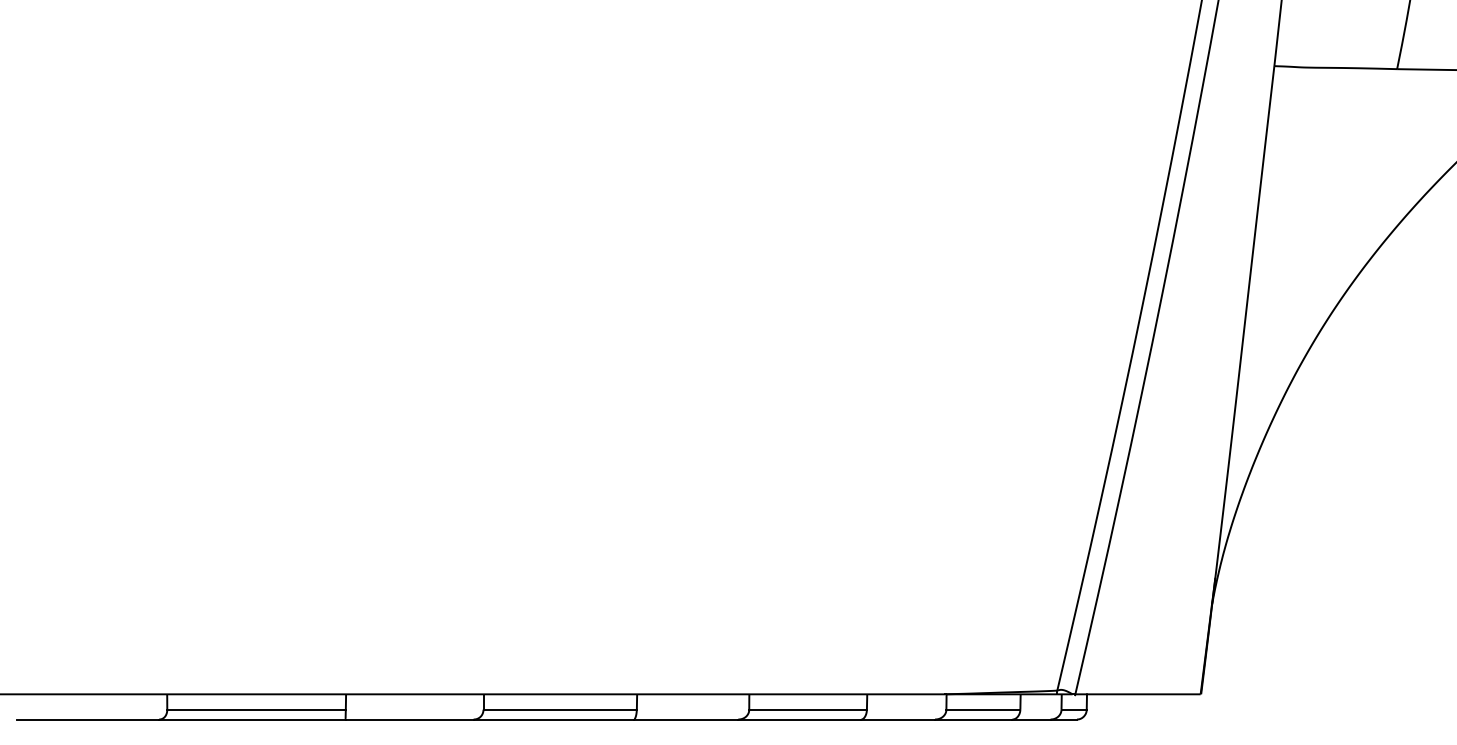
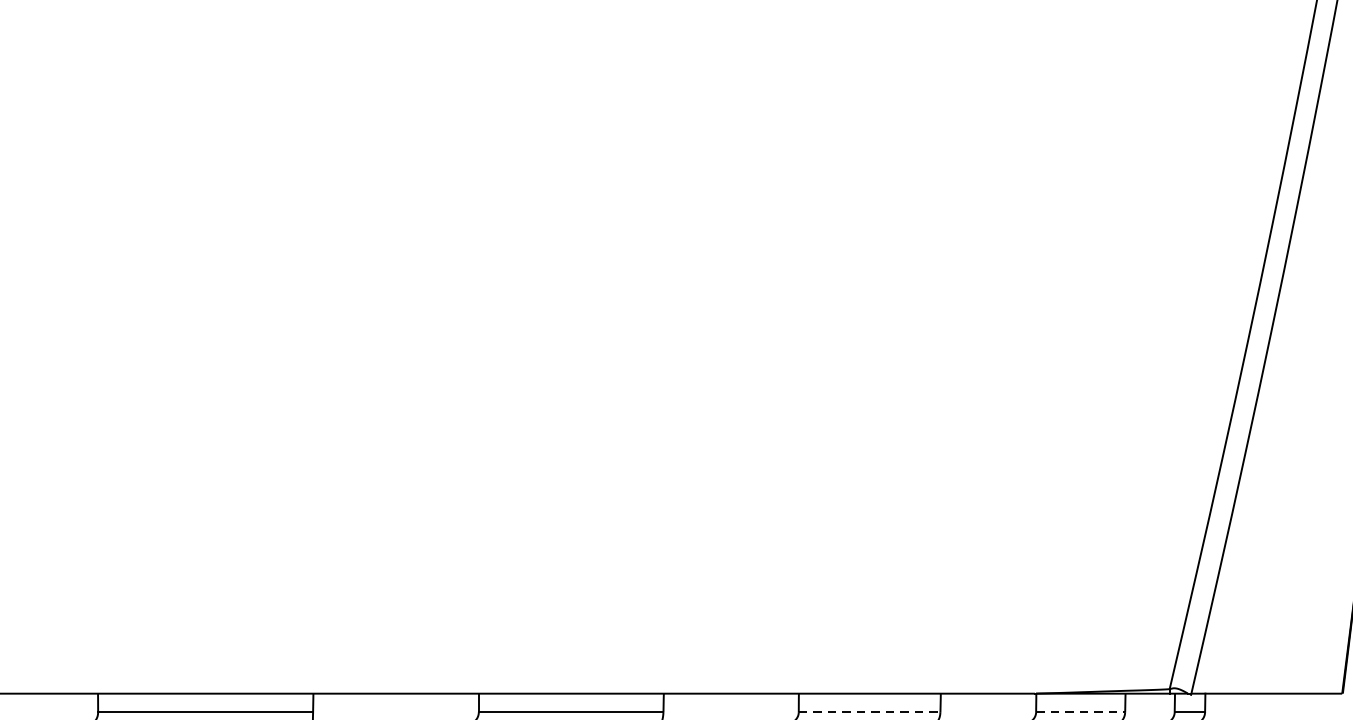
line: (808, 709) -> (870, 711), solid -> dashed
line: (983, 709) -> (1080, 711), solid -> dashed

